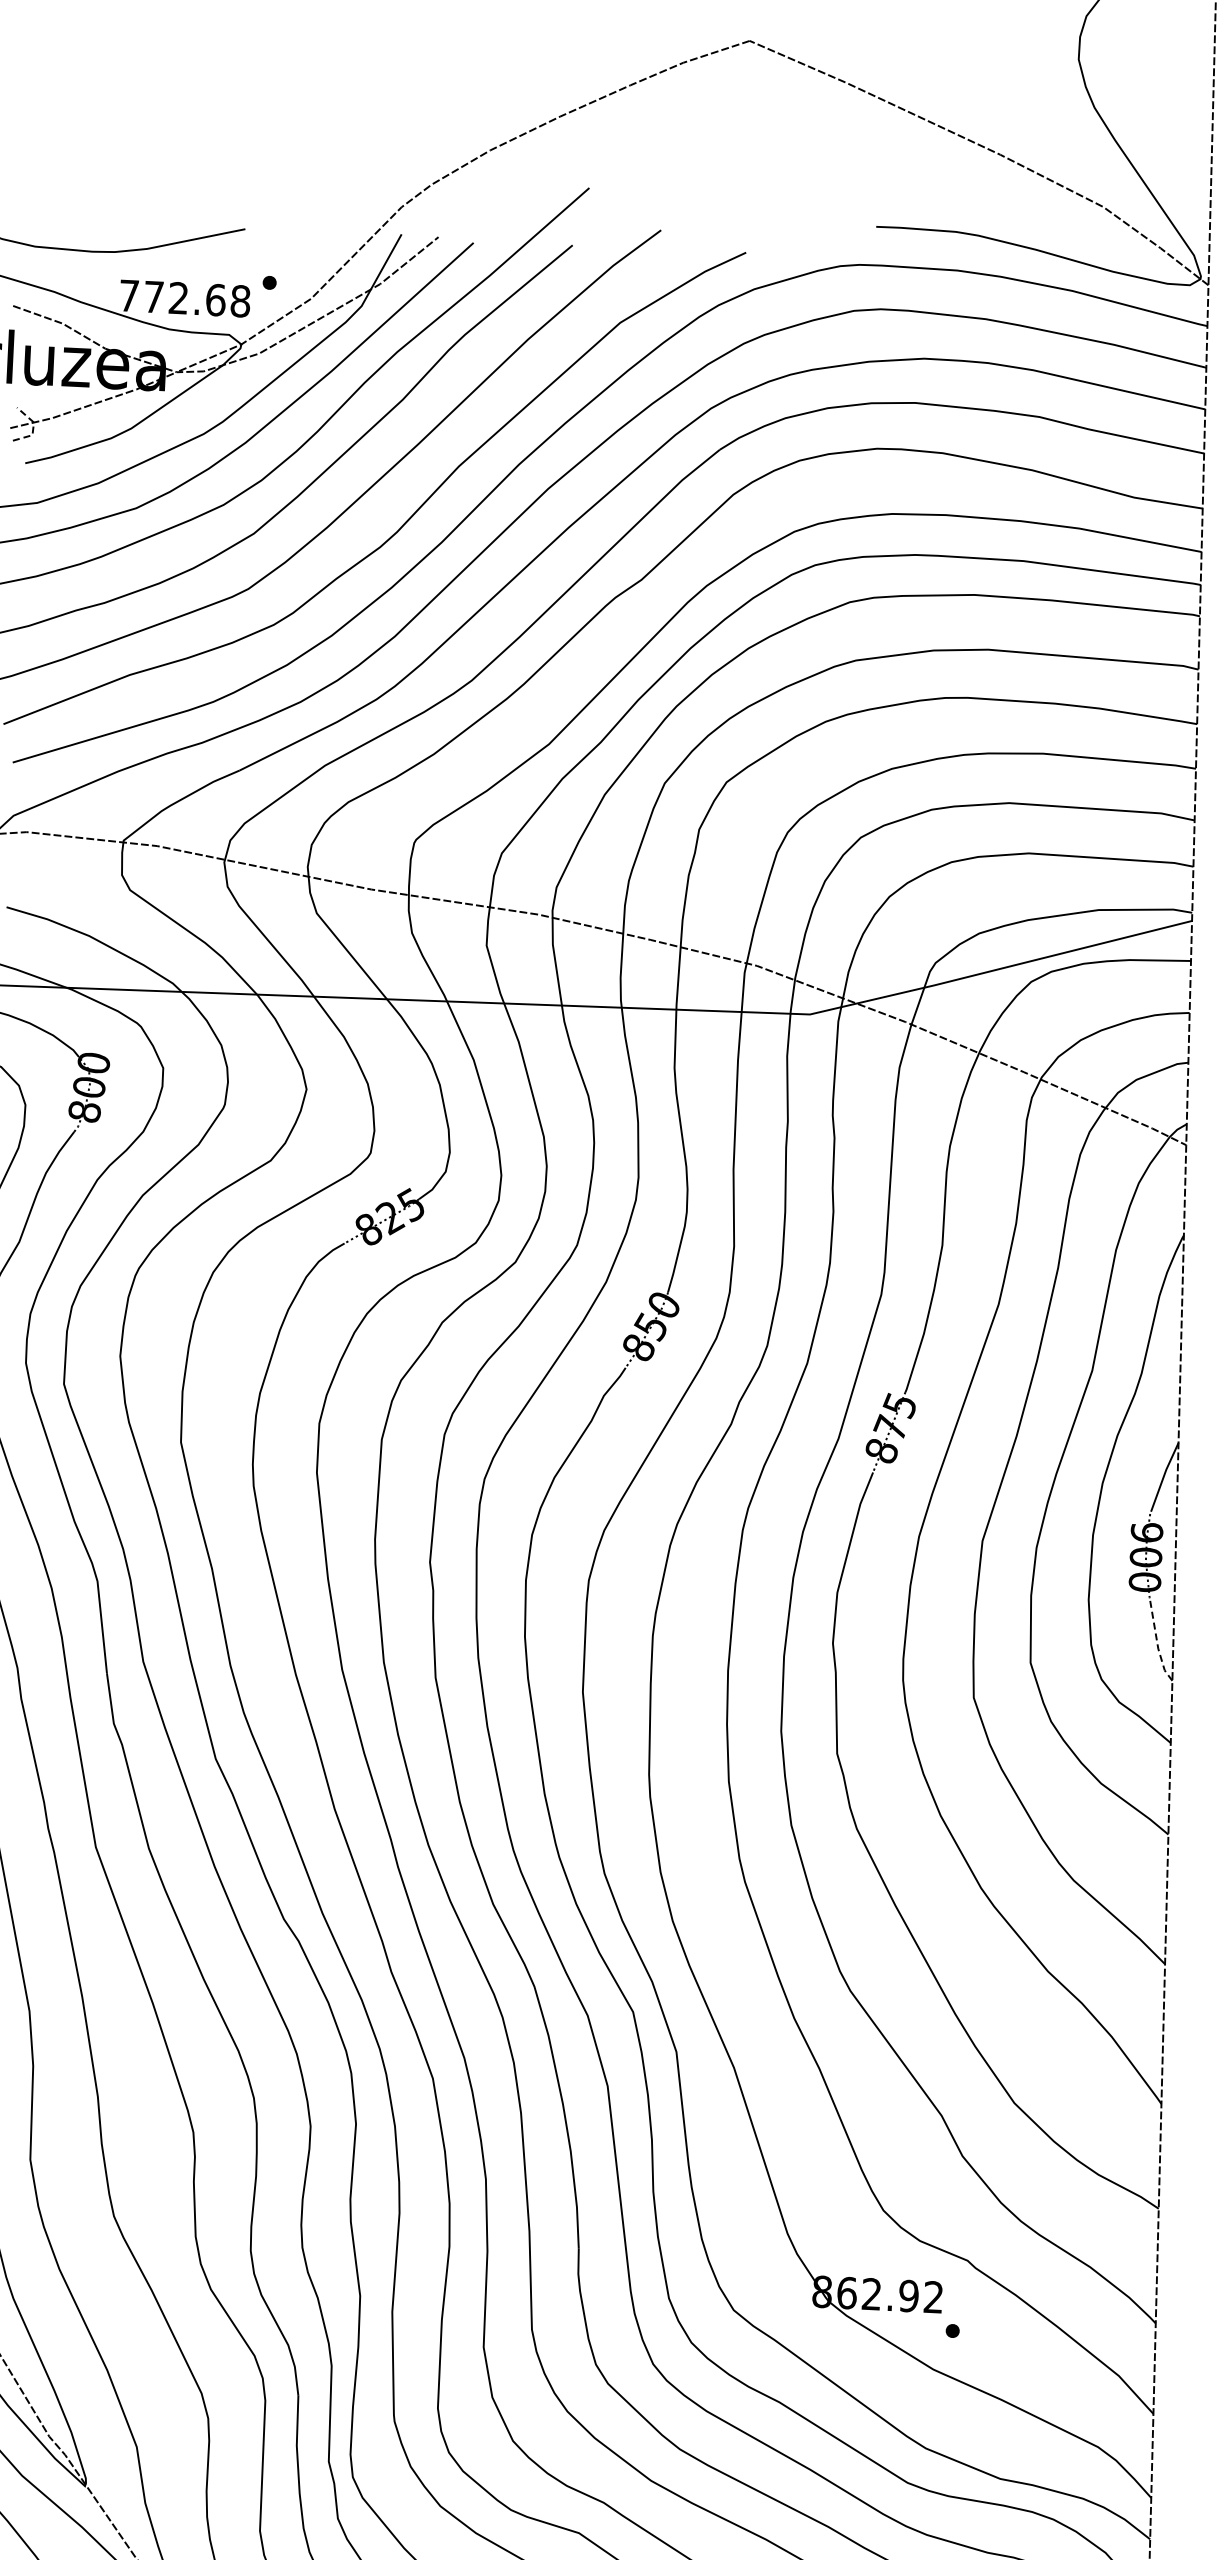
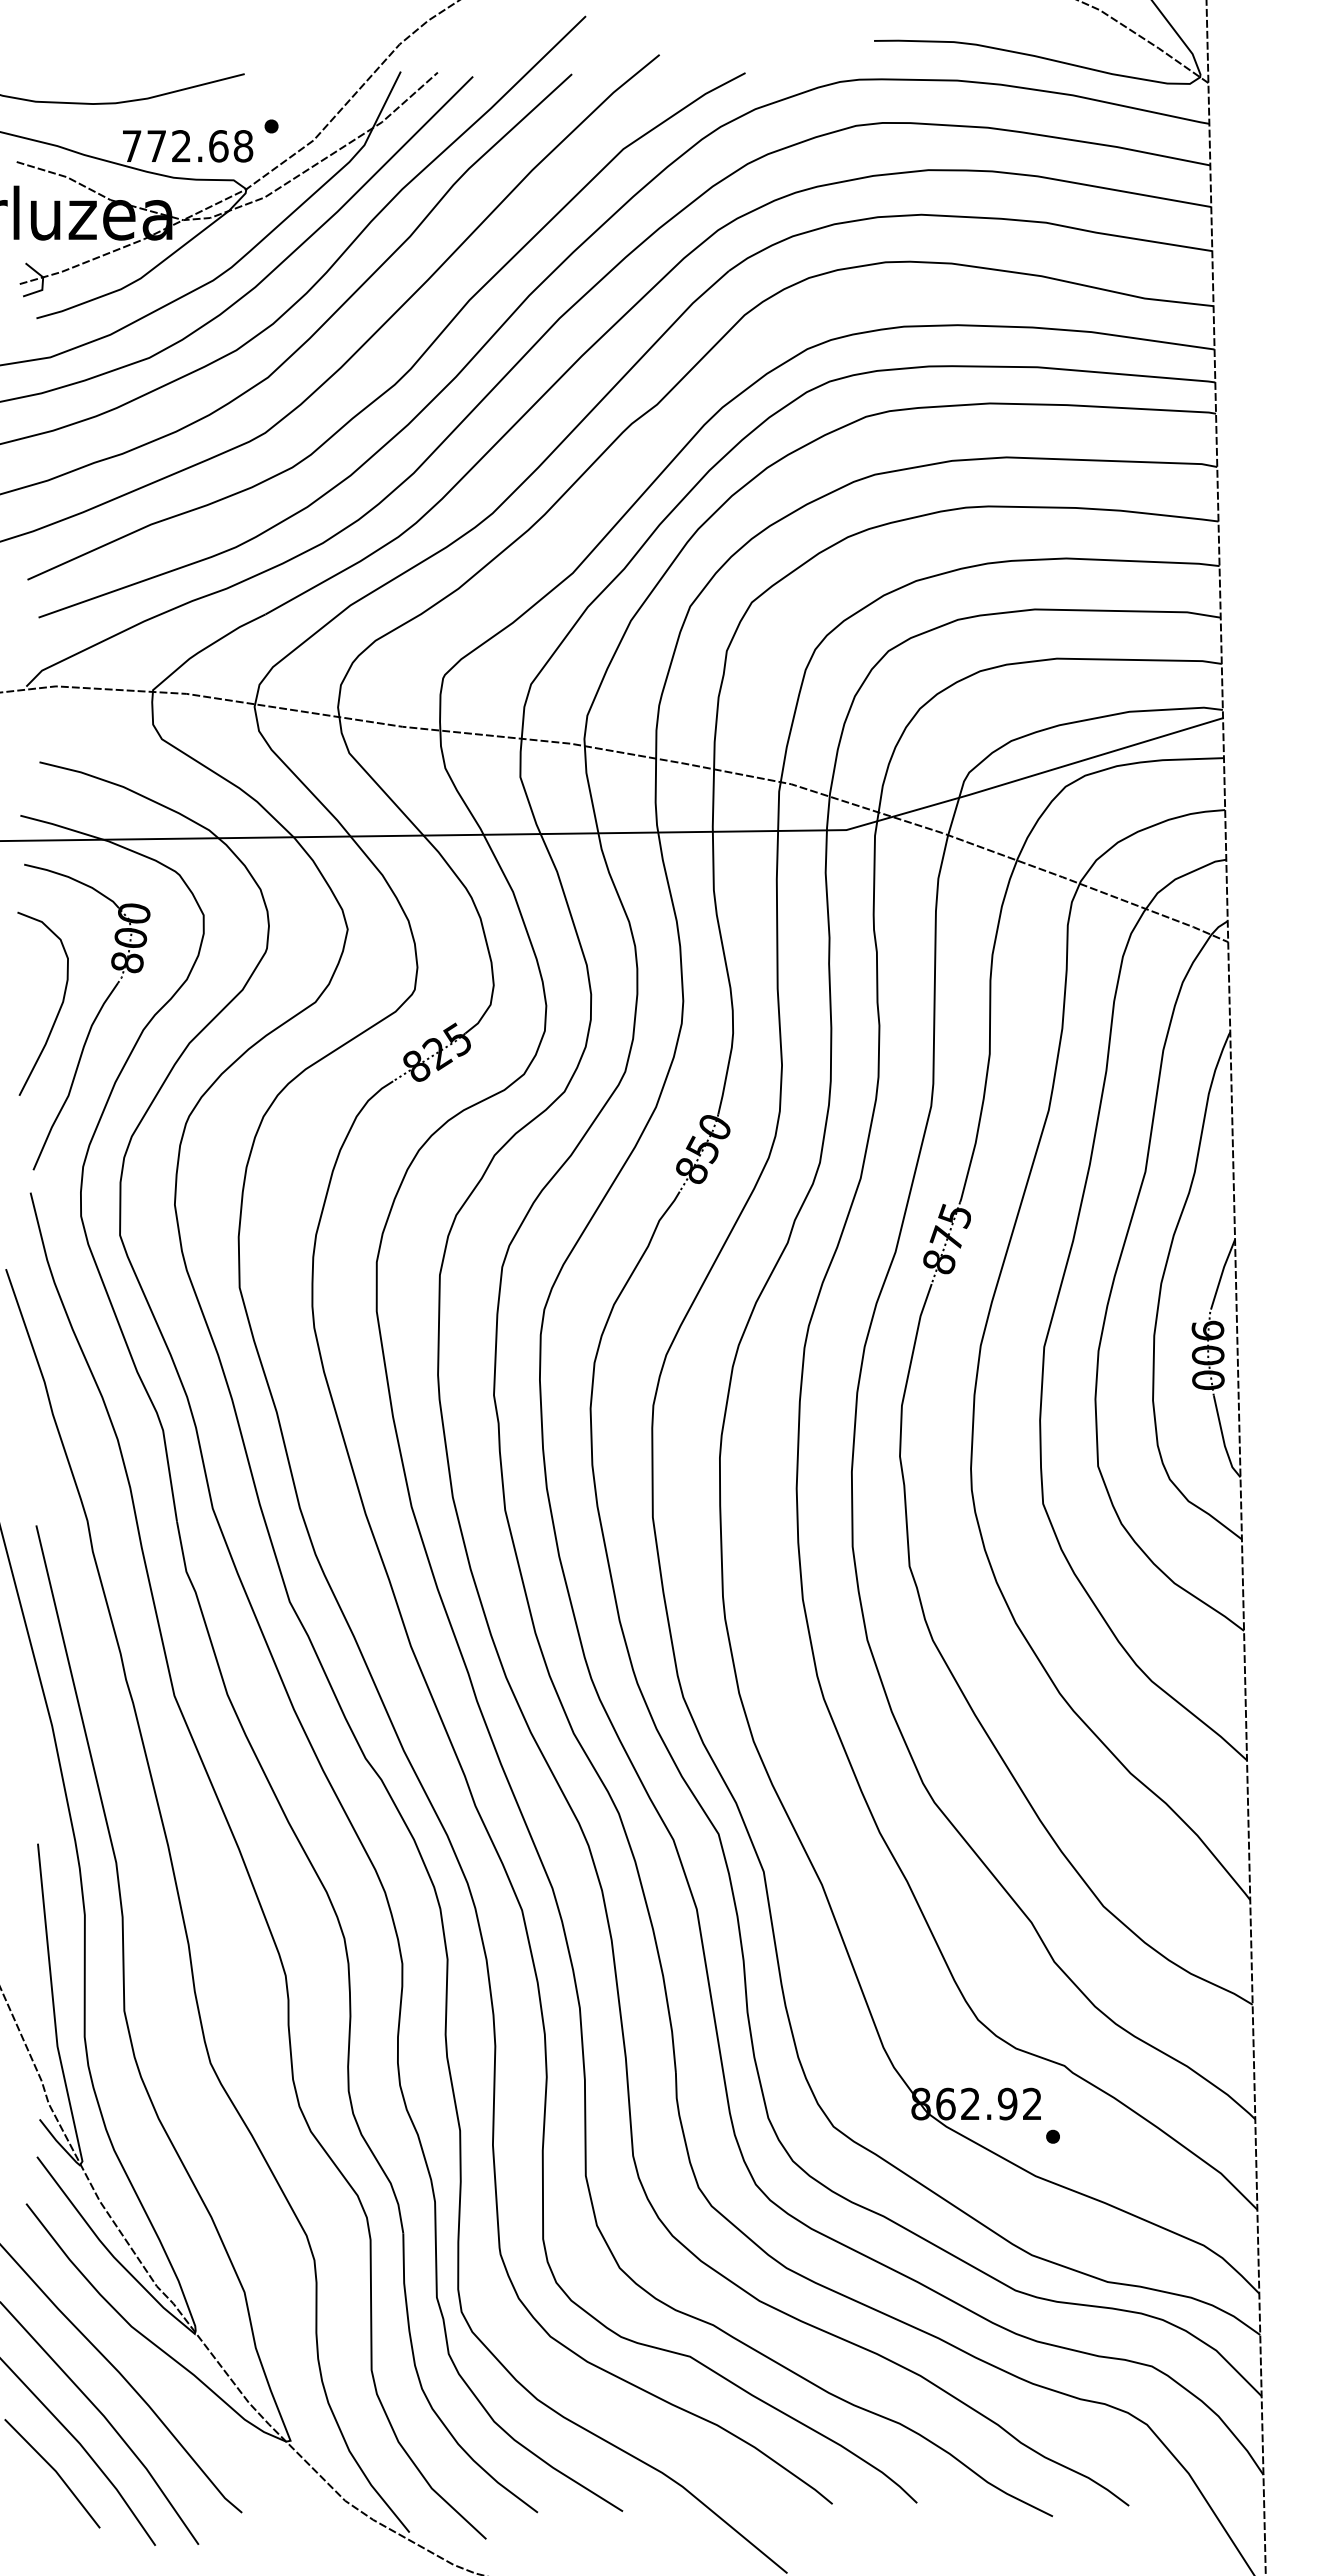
line: (33, 427) -> (42, 282), dashed -> solid
line: (1157, 1642) -> (1223, 1439), dashed -> solid

